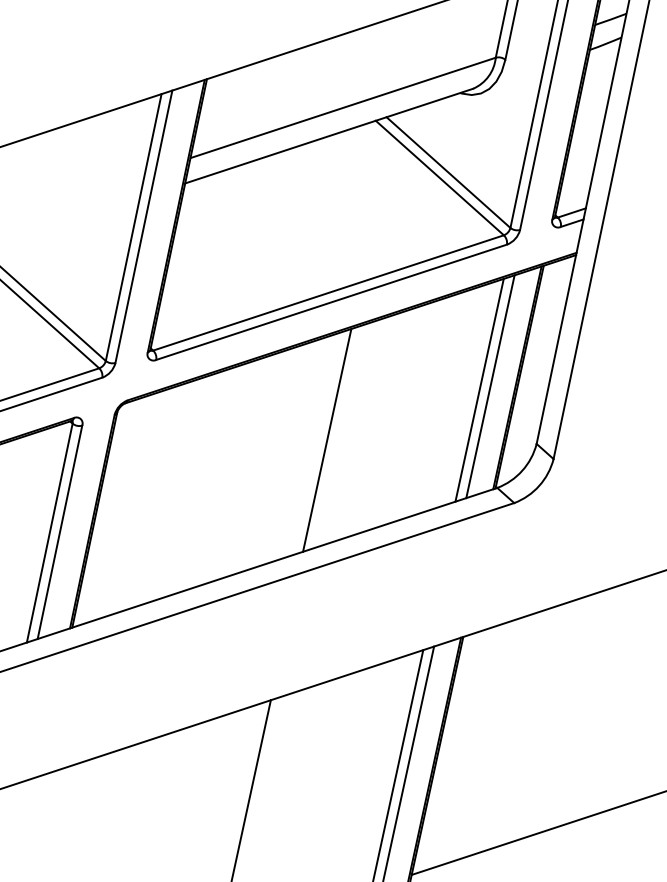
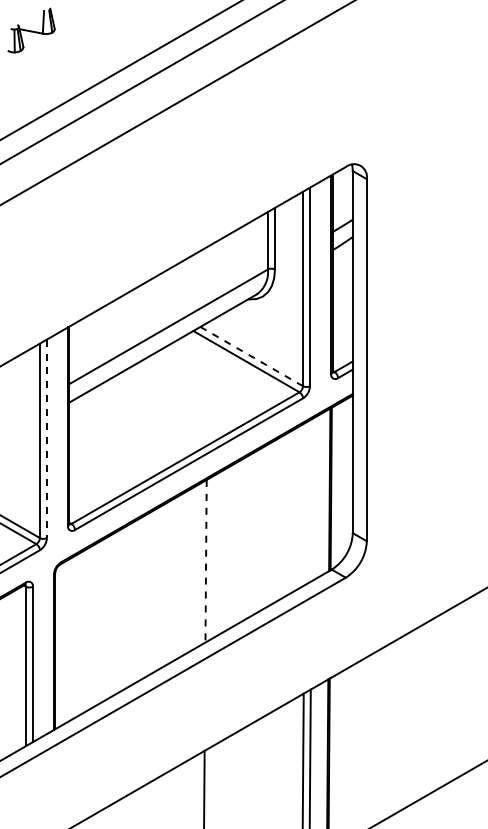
line: (449, 172) -> (252, 356), solid -> dashed
line: (143, 227) -> (46, 439), solid -> dashed
line: (489, 385) -> (311, 499), removed
line: (478, 389) -> (304, 503), removed
line: (327, 440) -> (206, 561), solid -> dashed

